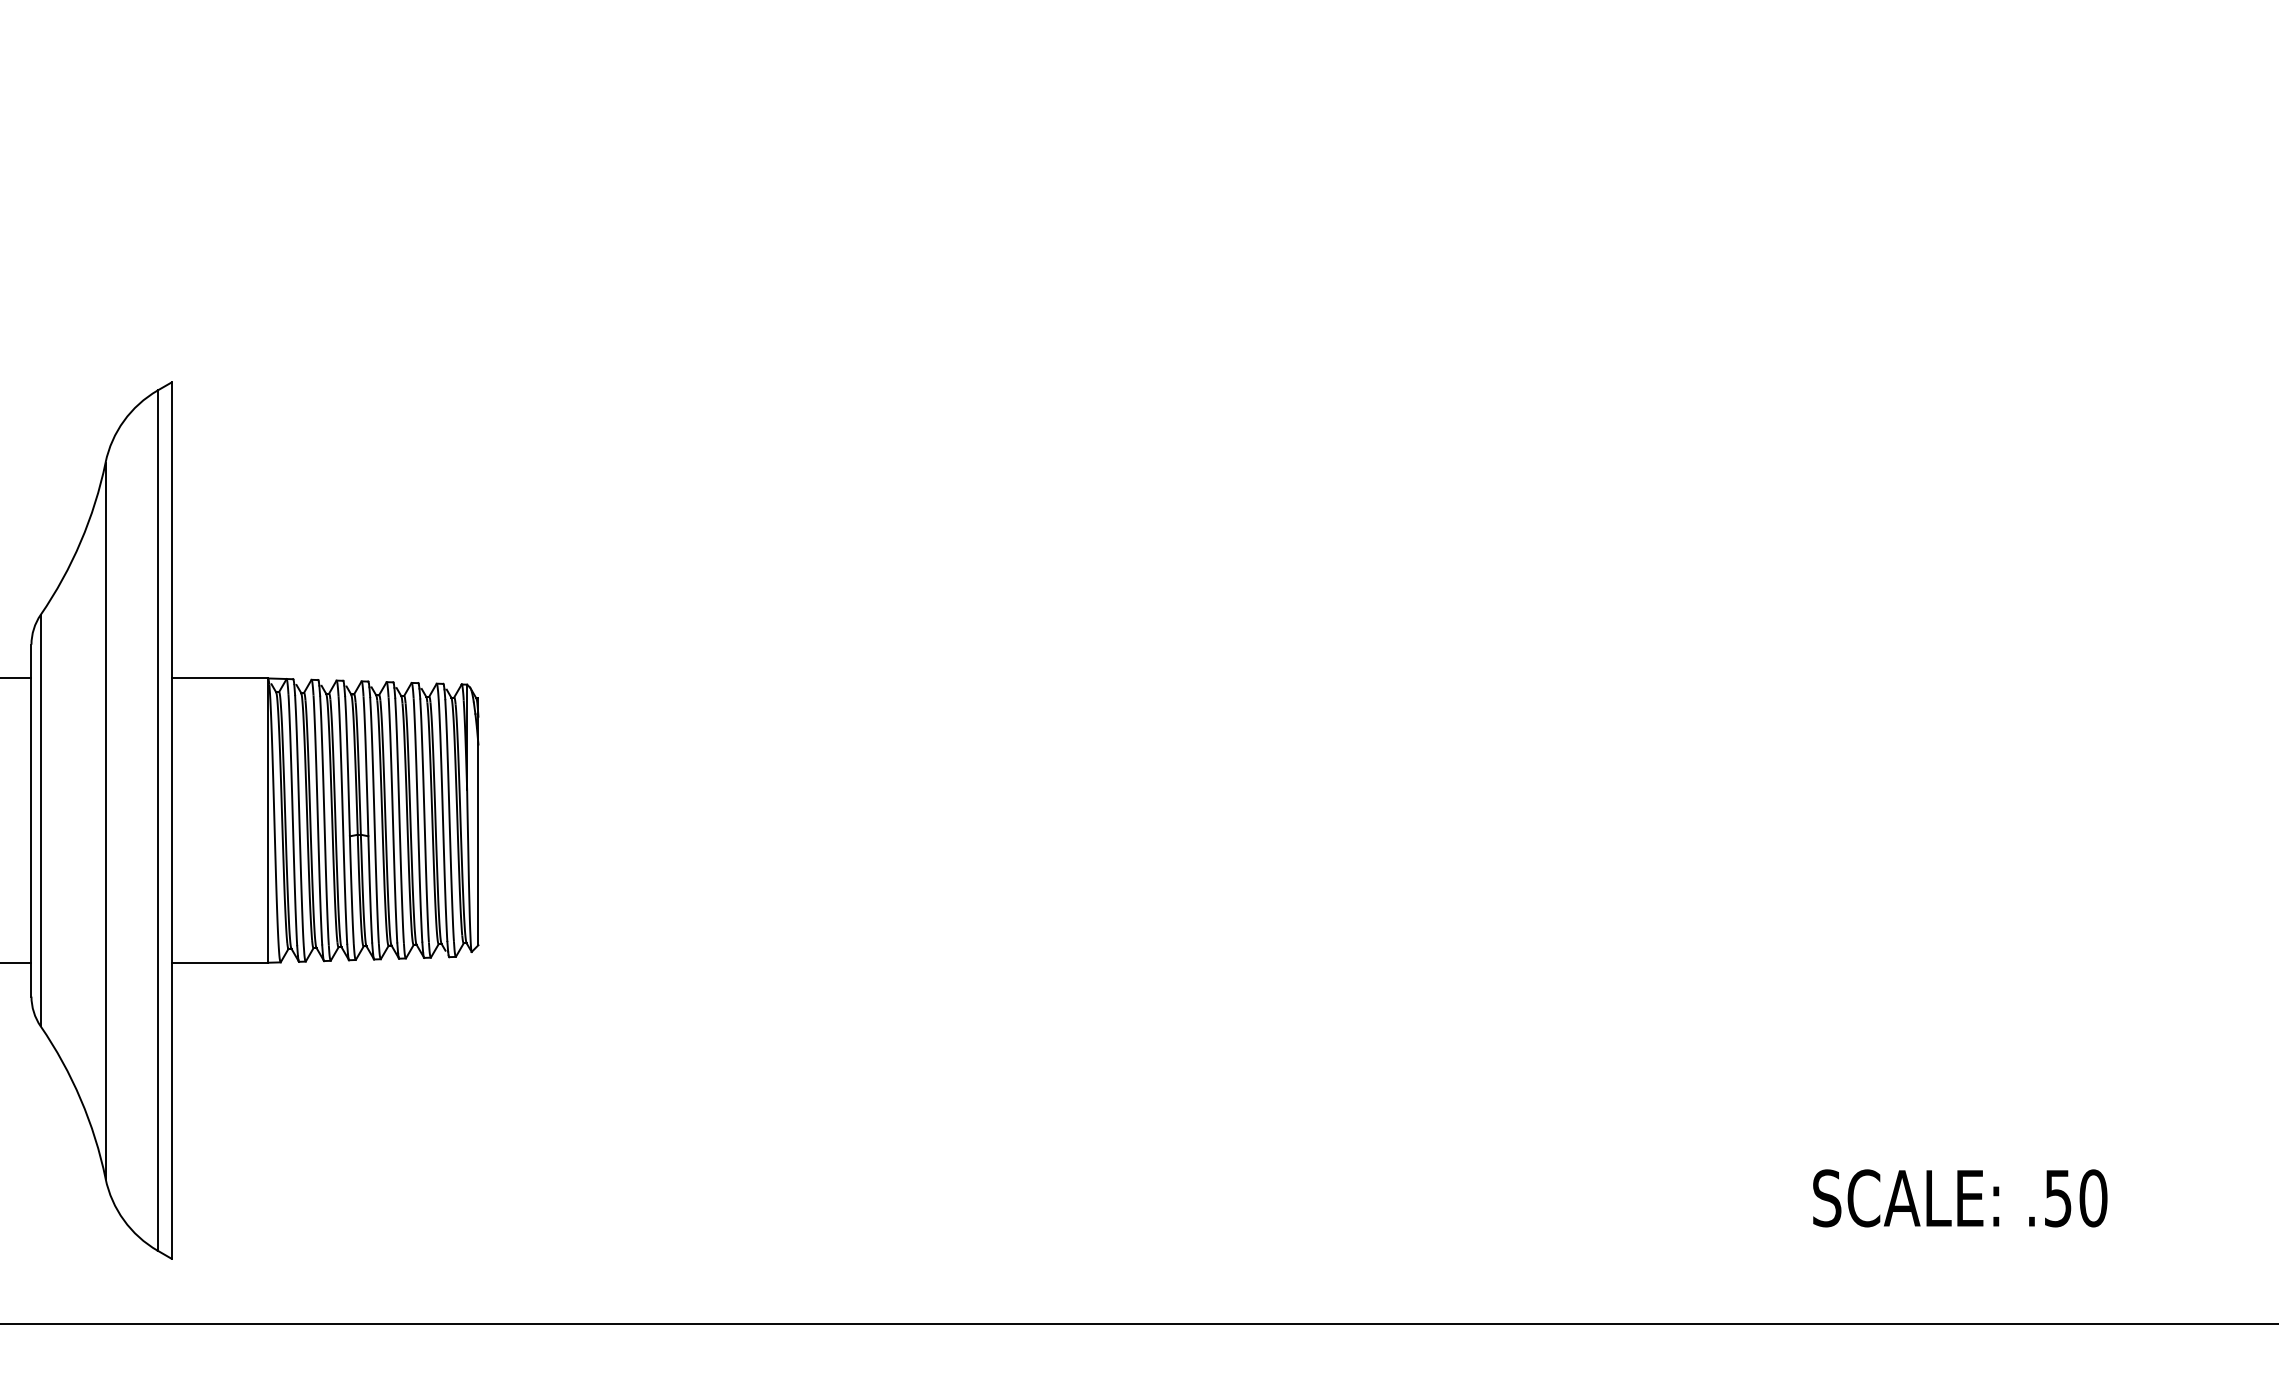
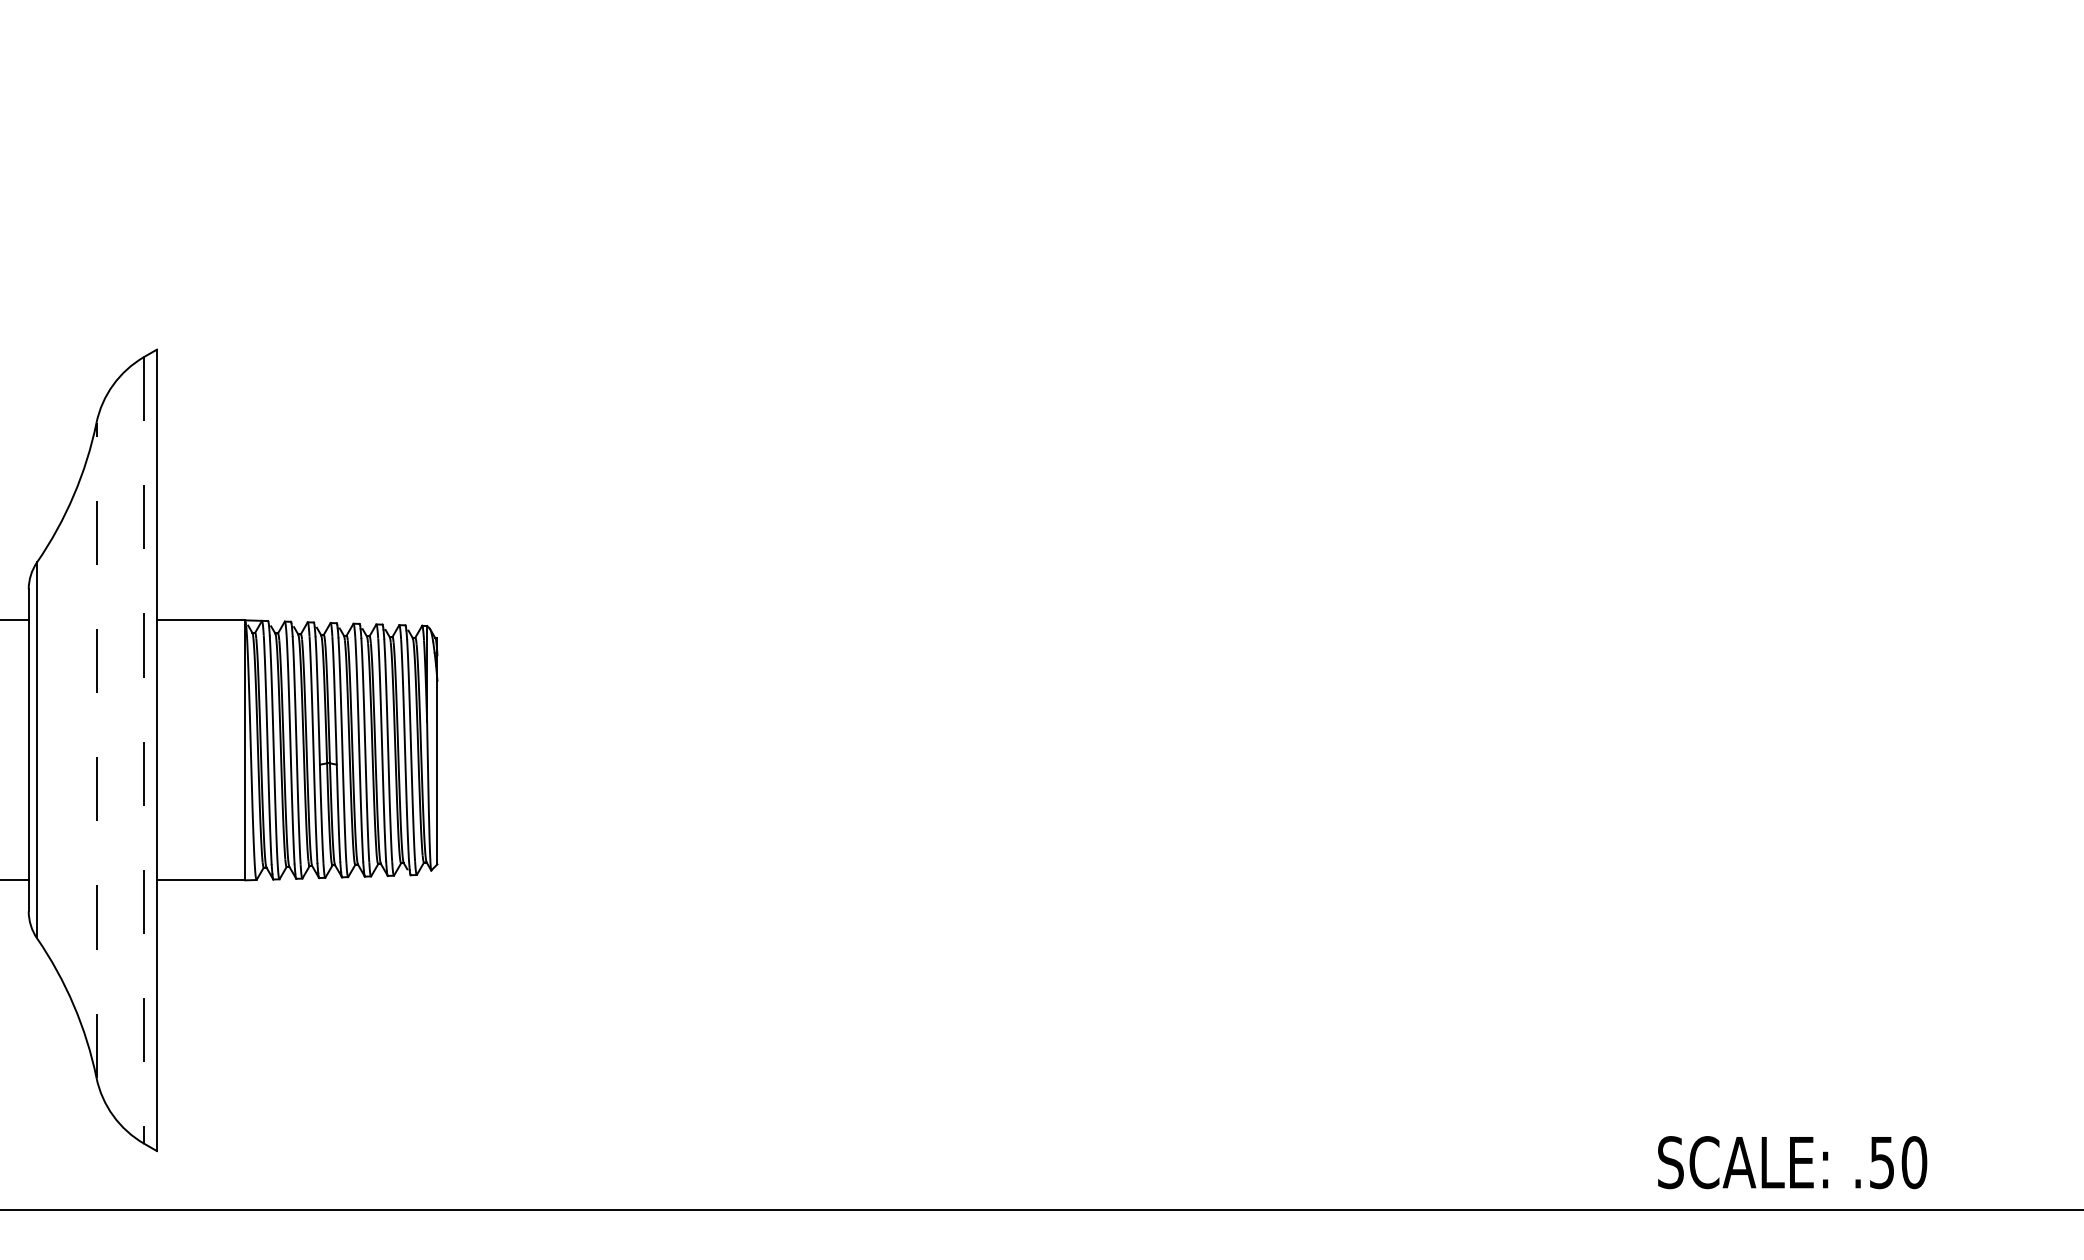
line: (105, 820) -> (96, 750), solid -> dashed
line: (157, 821) -> (143, 751), solid -> dashed
text: (1960, 1198) -> (1792, 1162), moved

